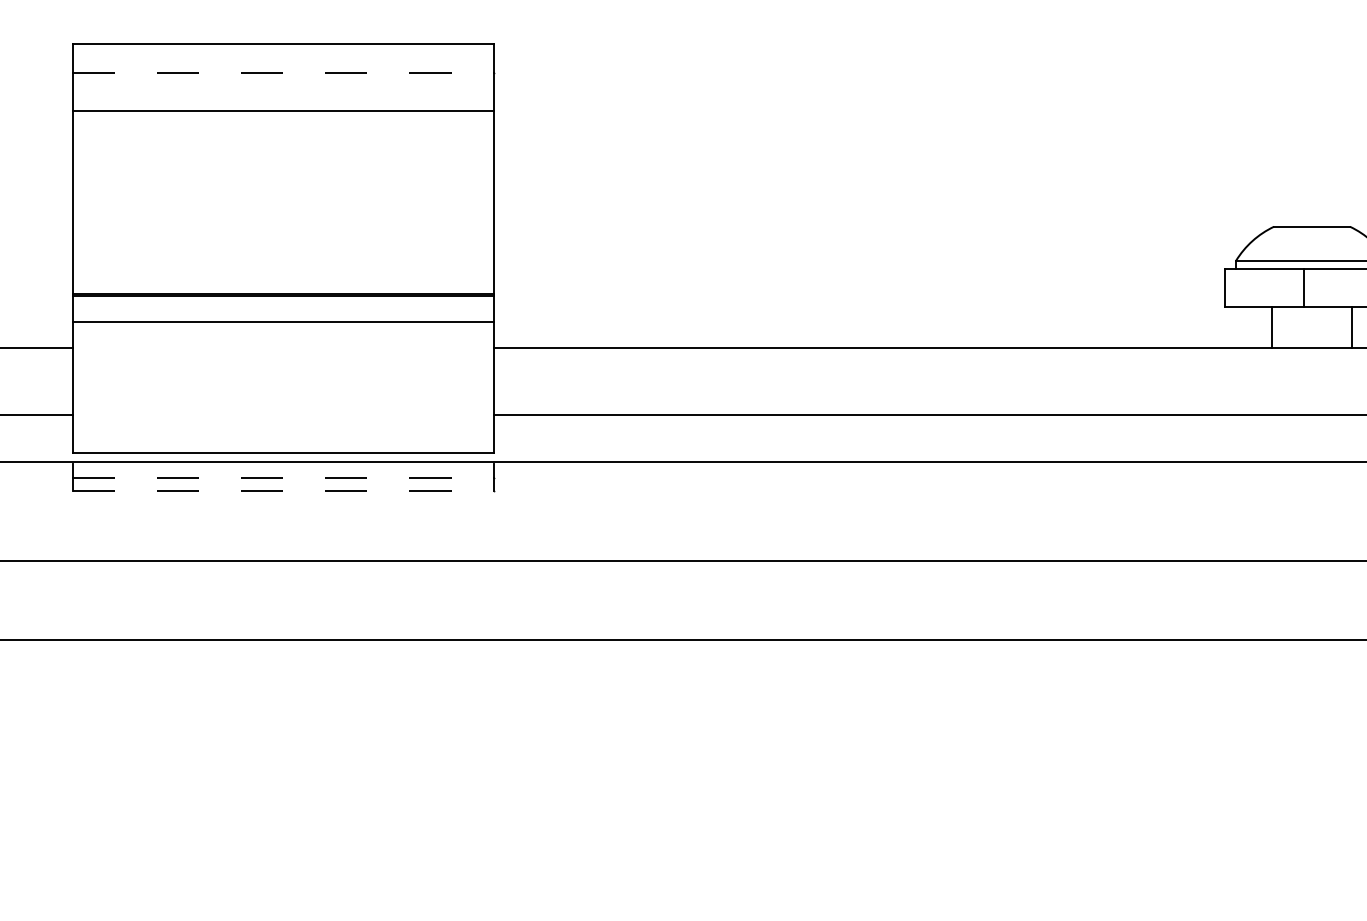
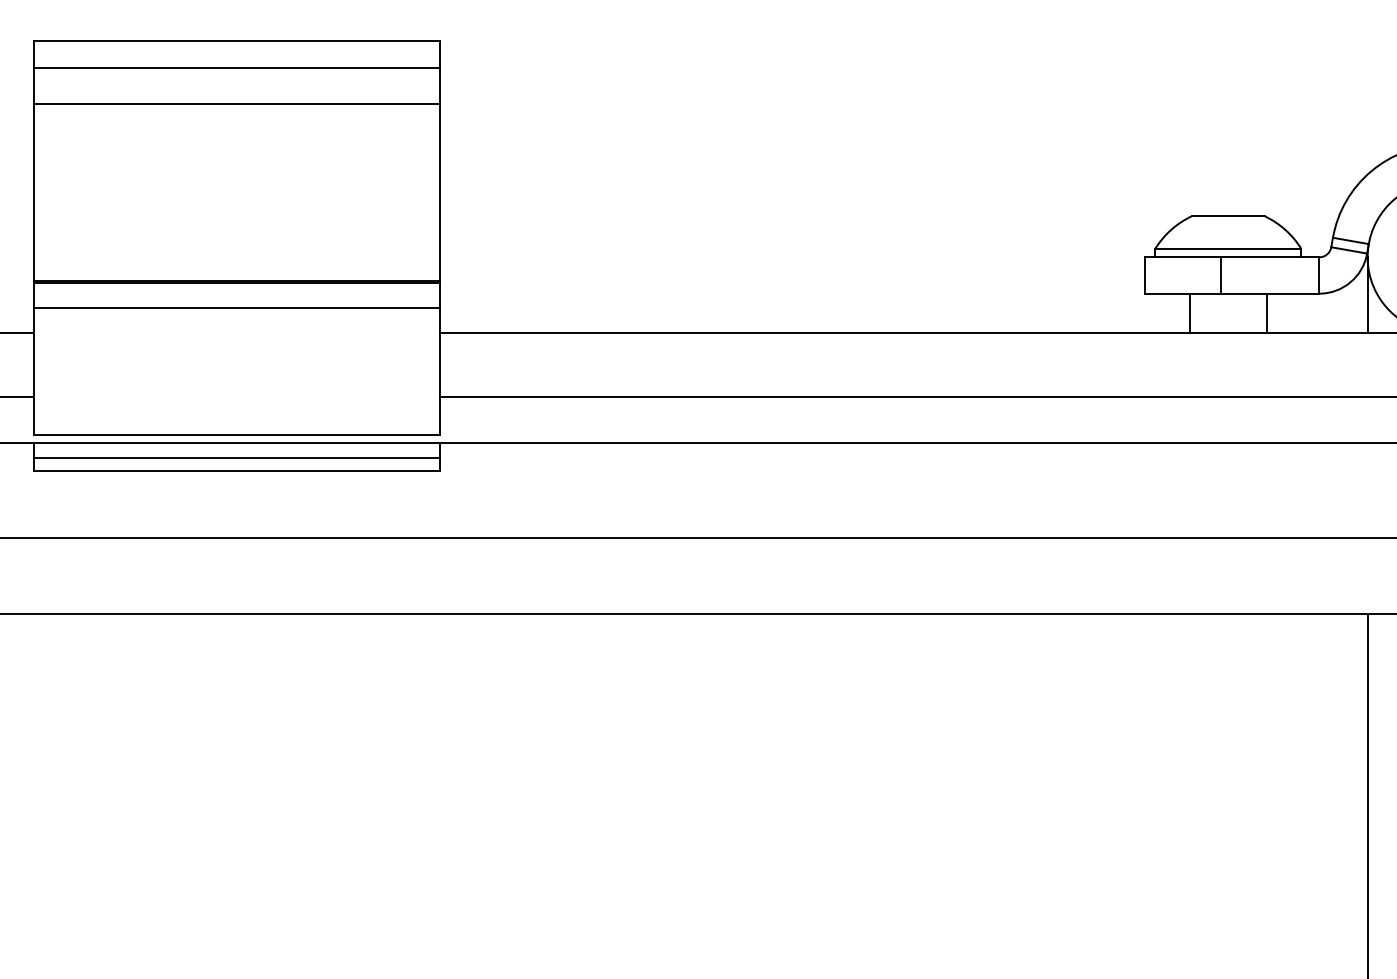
line: (282, 72) -> (236, 67), dashed -> solid
line: (282, 478) -> (236, 458), dashed -> solid
line: (282, 490) -> (236, 470), dashed -> solid

